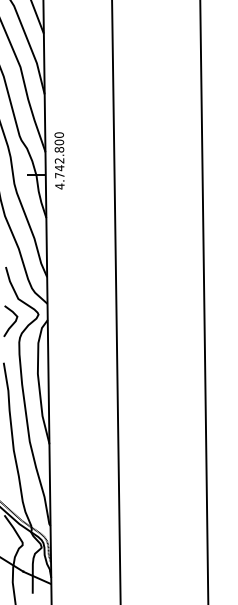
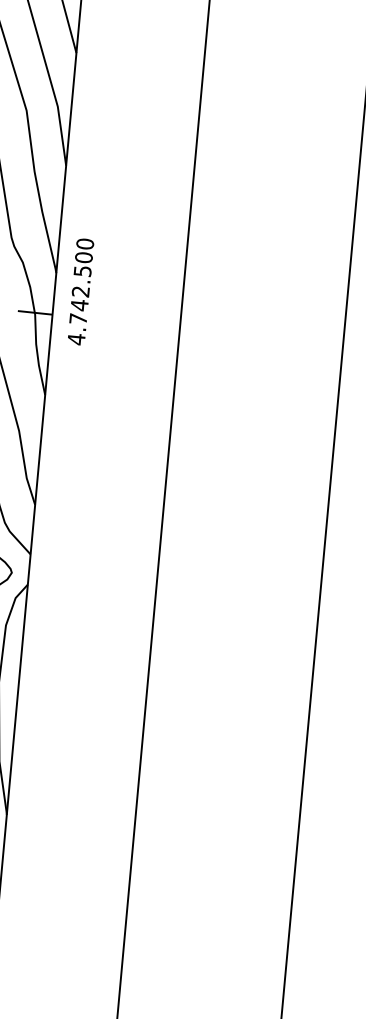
text: (59, 149) -> (82, 270), 4.742.800 -> 4.742.500

